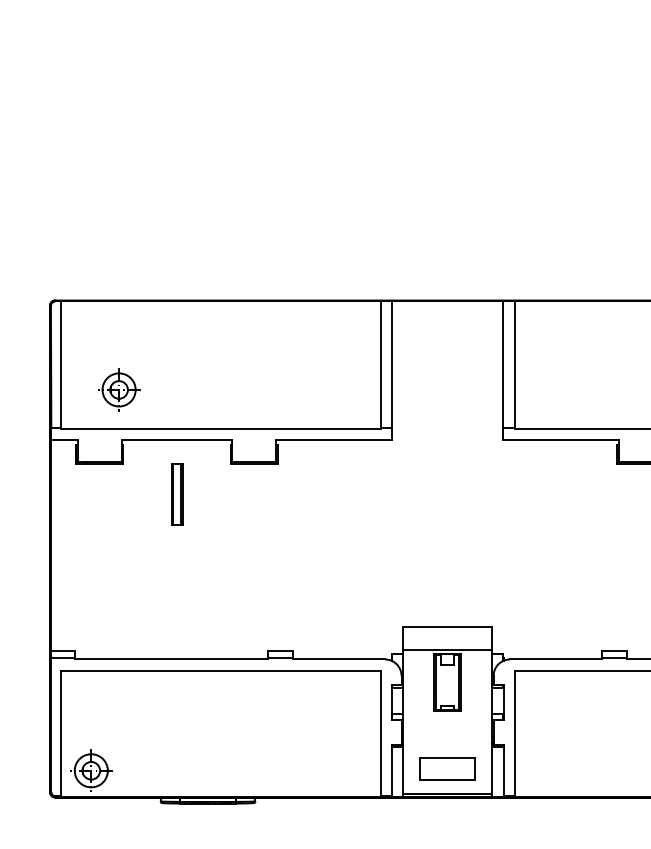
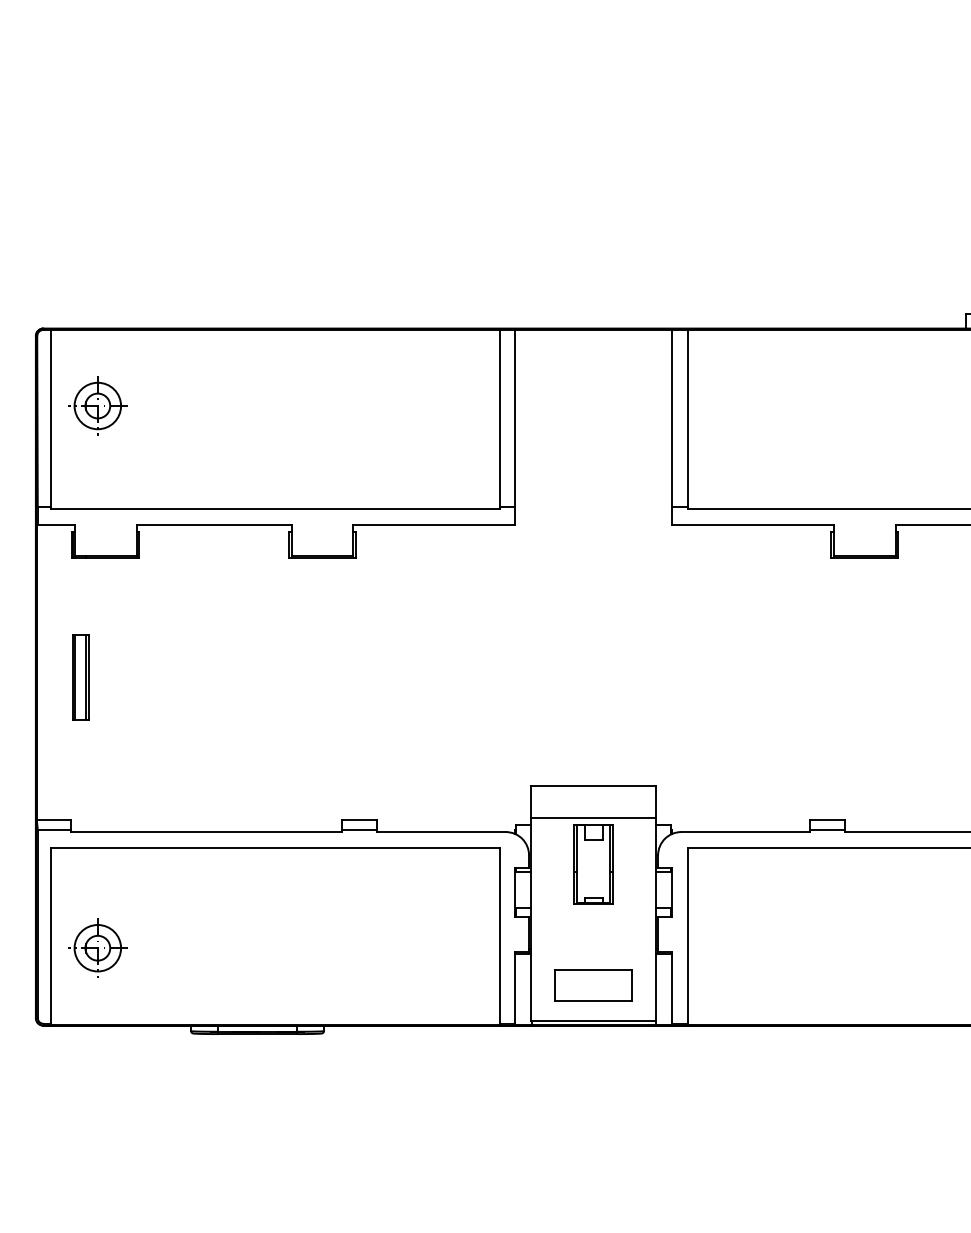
part: (118, 389) -> (97, 405), moved
part: (177, 495) -> (80, 677), moved
part: (91, 770) -> (97, 947), moved

